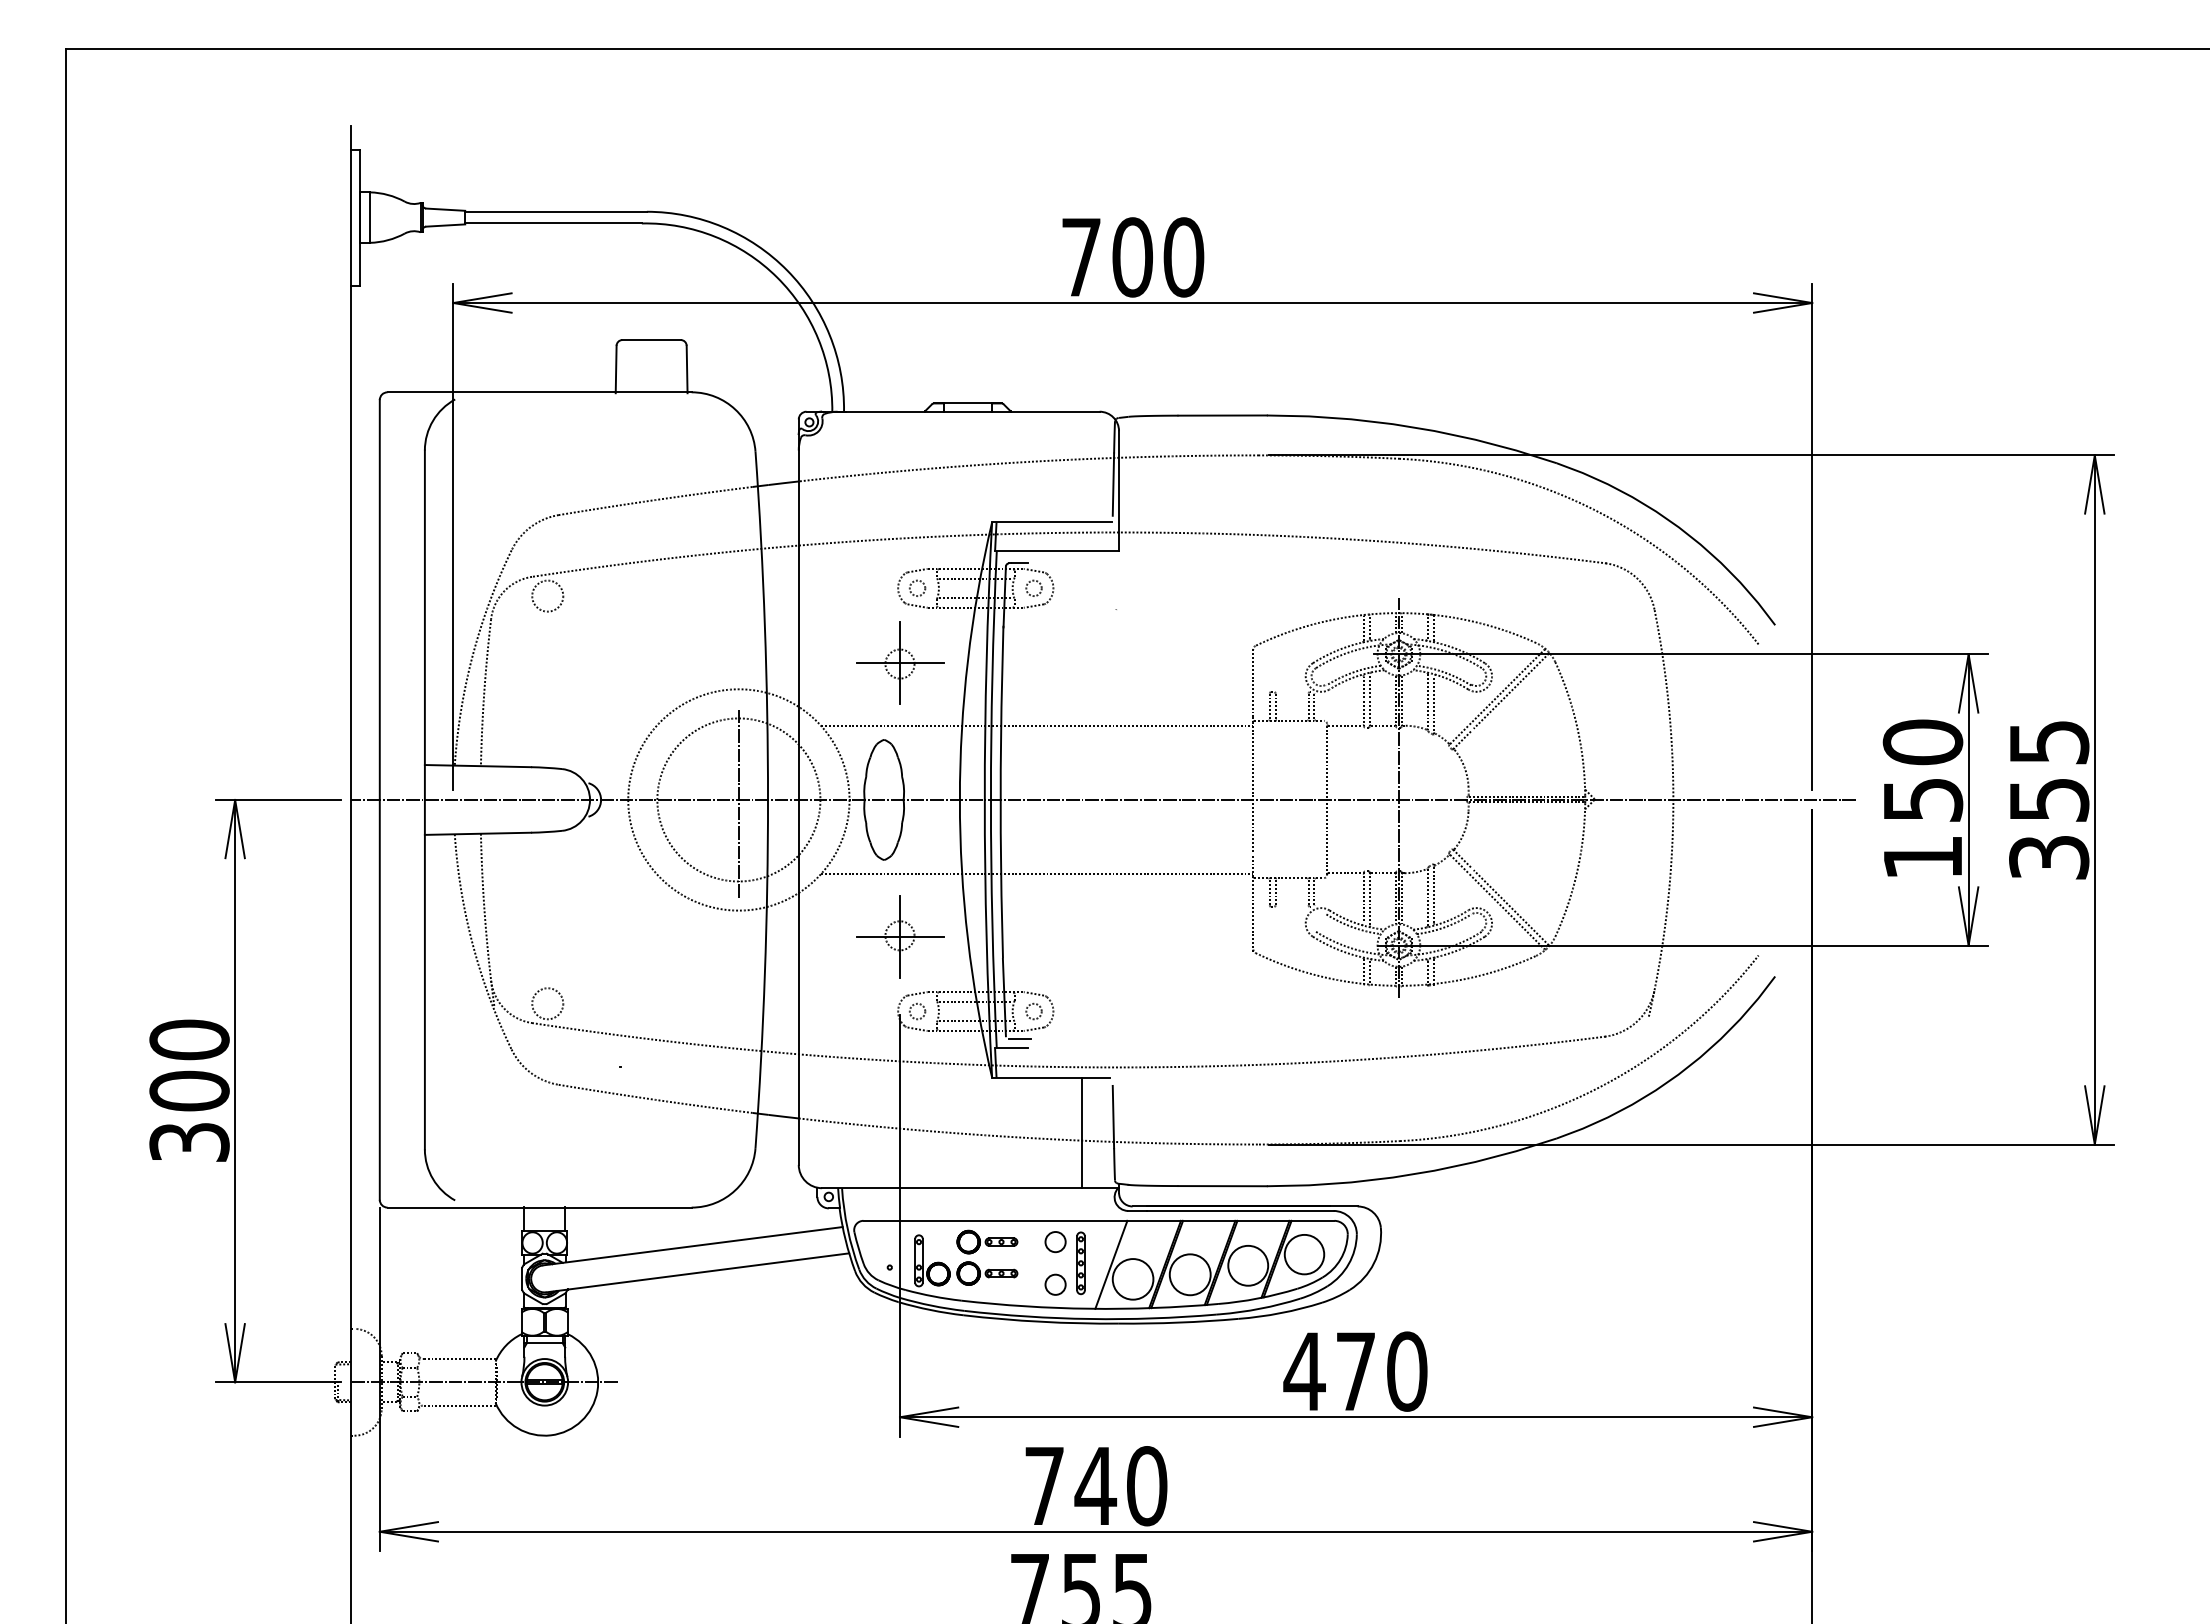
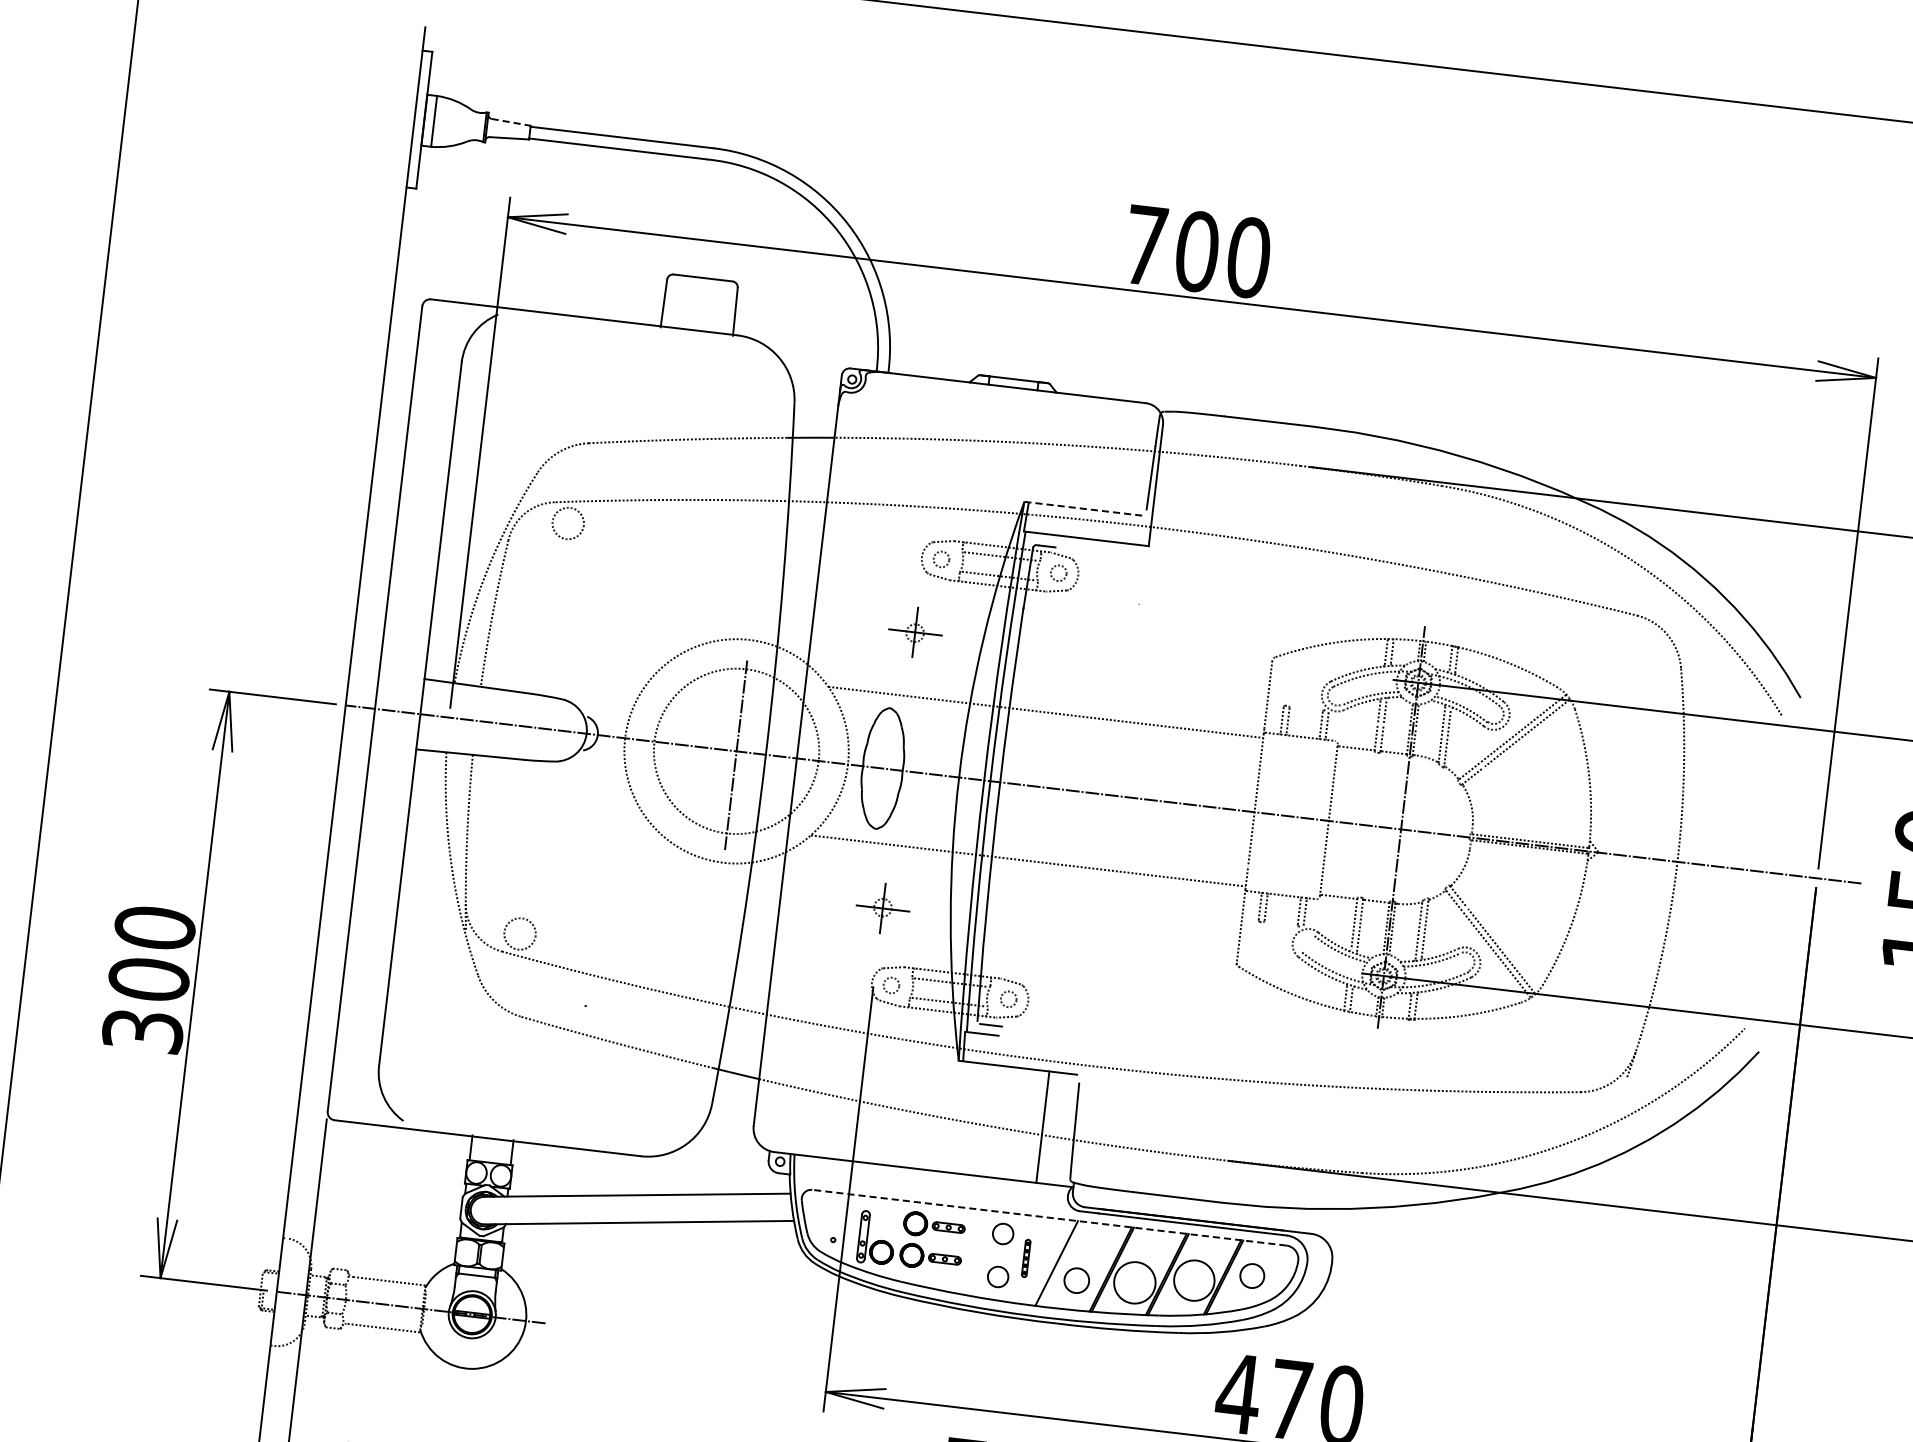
line: (445, 209) -> (511, 122), solid -> dashed
line: (1052, 522) -> (1085, 509), solid -> dashed
part: (900, 662) -> (915, 632), size x0.6
part: (900, 936) -> (883, 907), size x0.6
line: (1098, 1220) -> (1048, 1217), solid -> dashed
circle: (1304, 1254) -> (1252, 1275), size x0.6
part: (1080, 1263) -> (1025, 1258), size x0.6
circle: (1132, 1279) -> (1076, 1280), size x0.6

